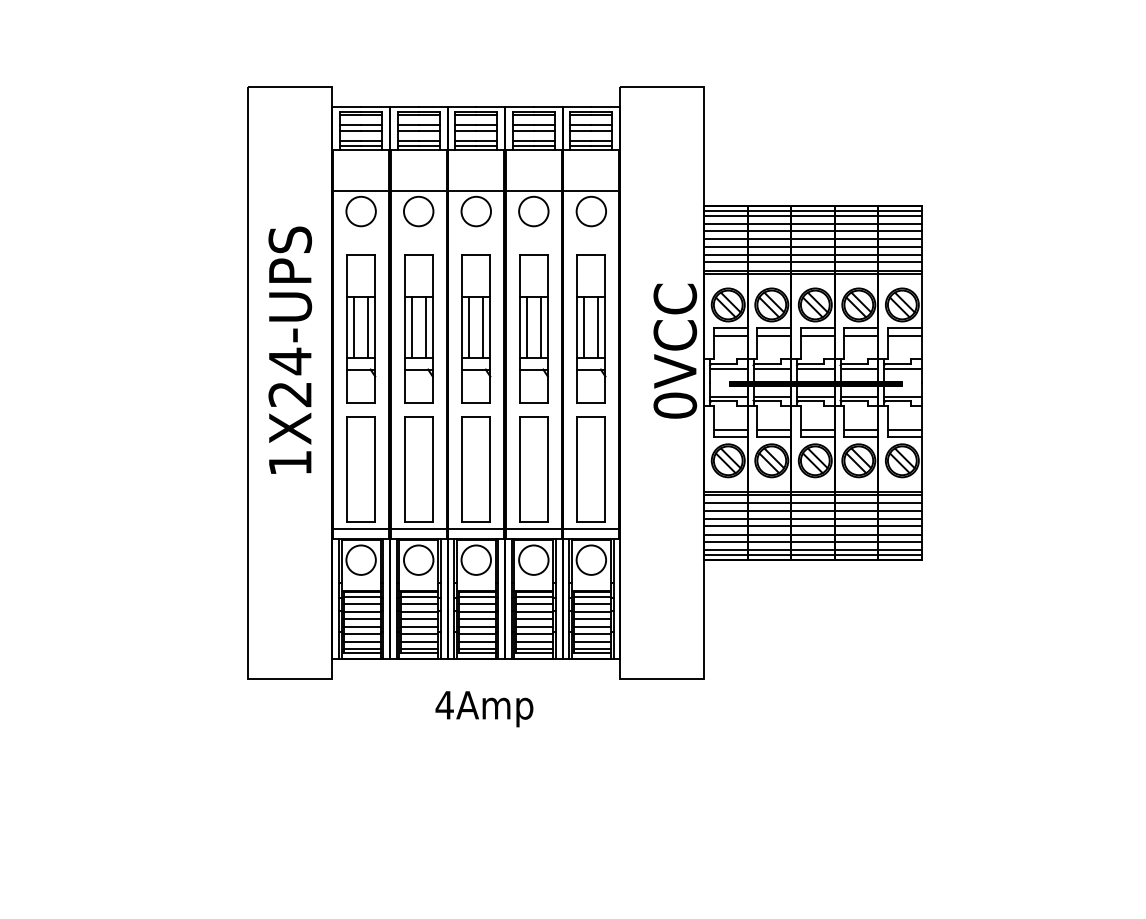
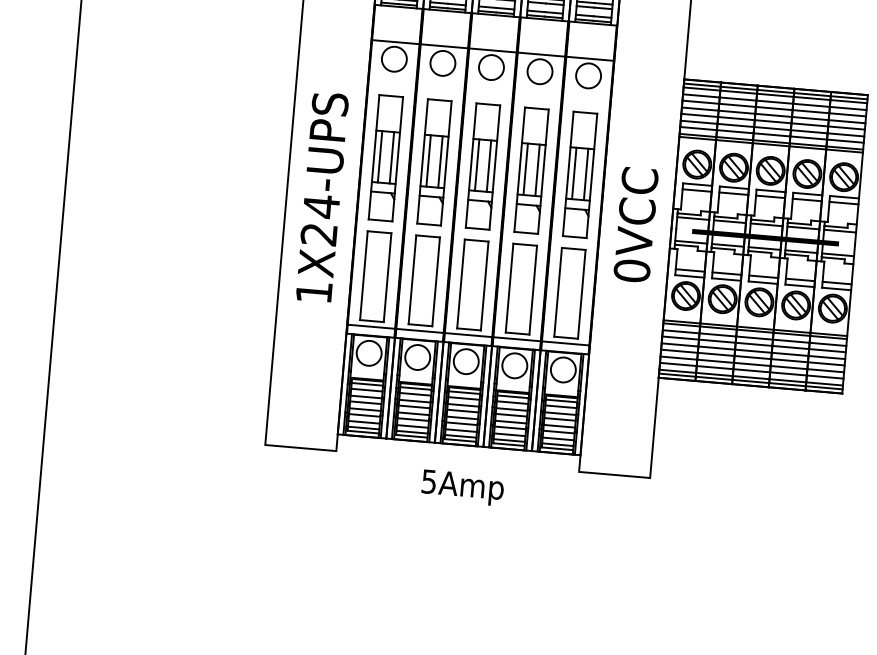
text: (290, 349) -> (322, 196), moved
text: (675, 350) -> (636, 224), moved
text: (444, 705) -> (428, 481), 4Amp -> 5Amp

